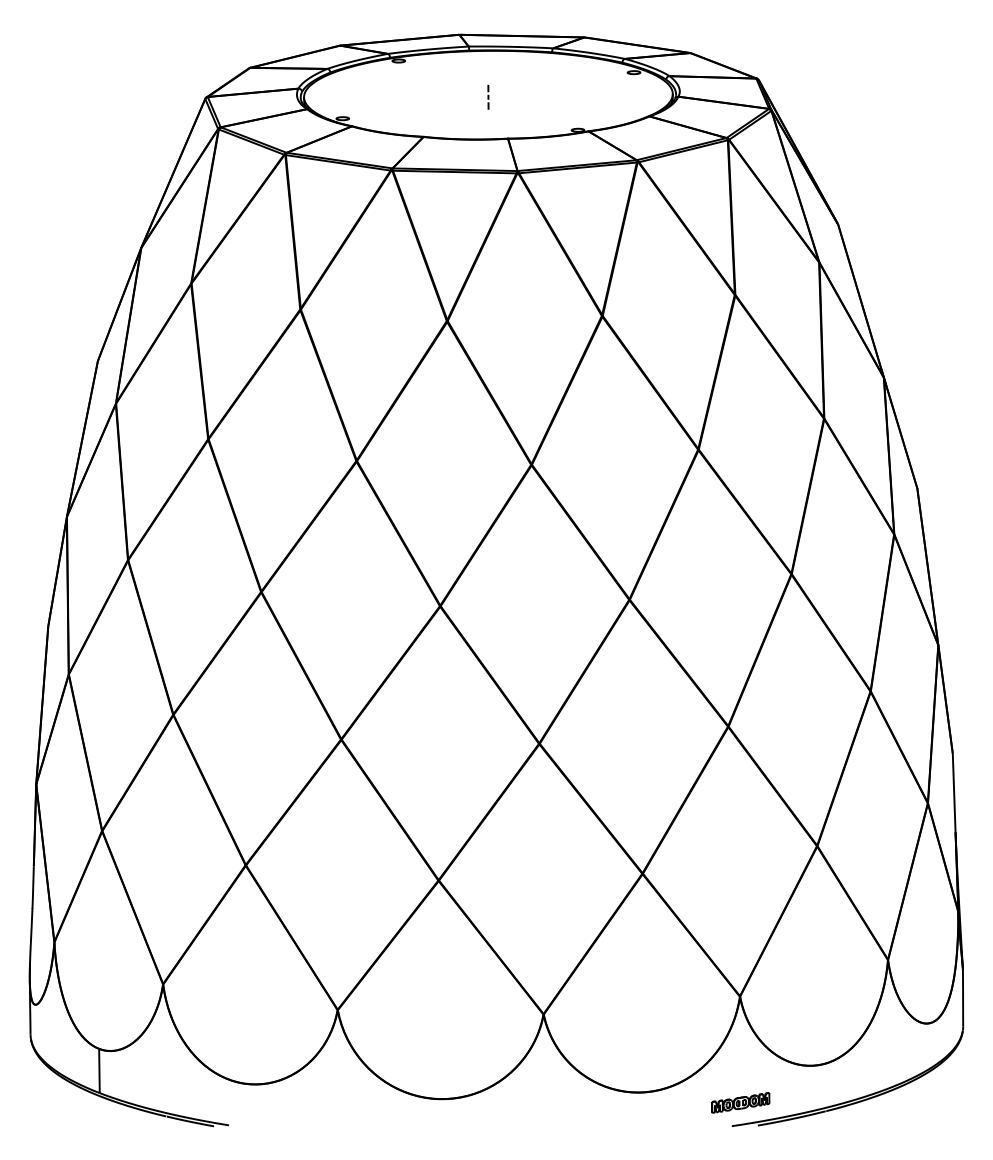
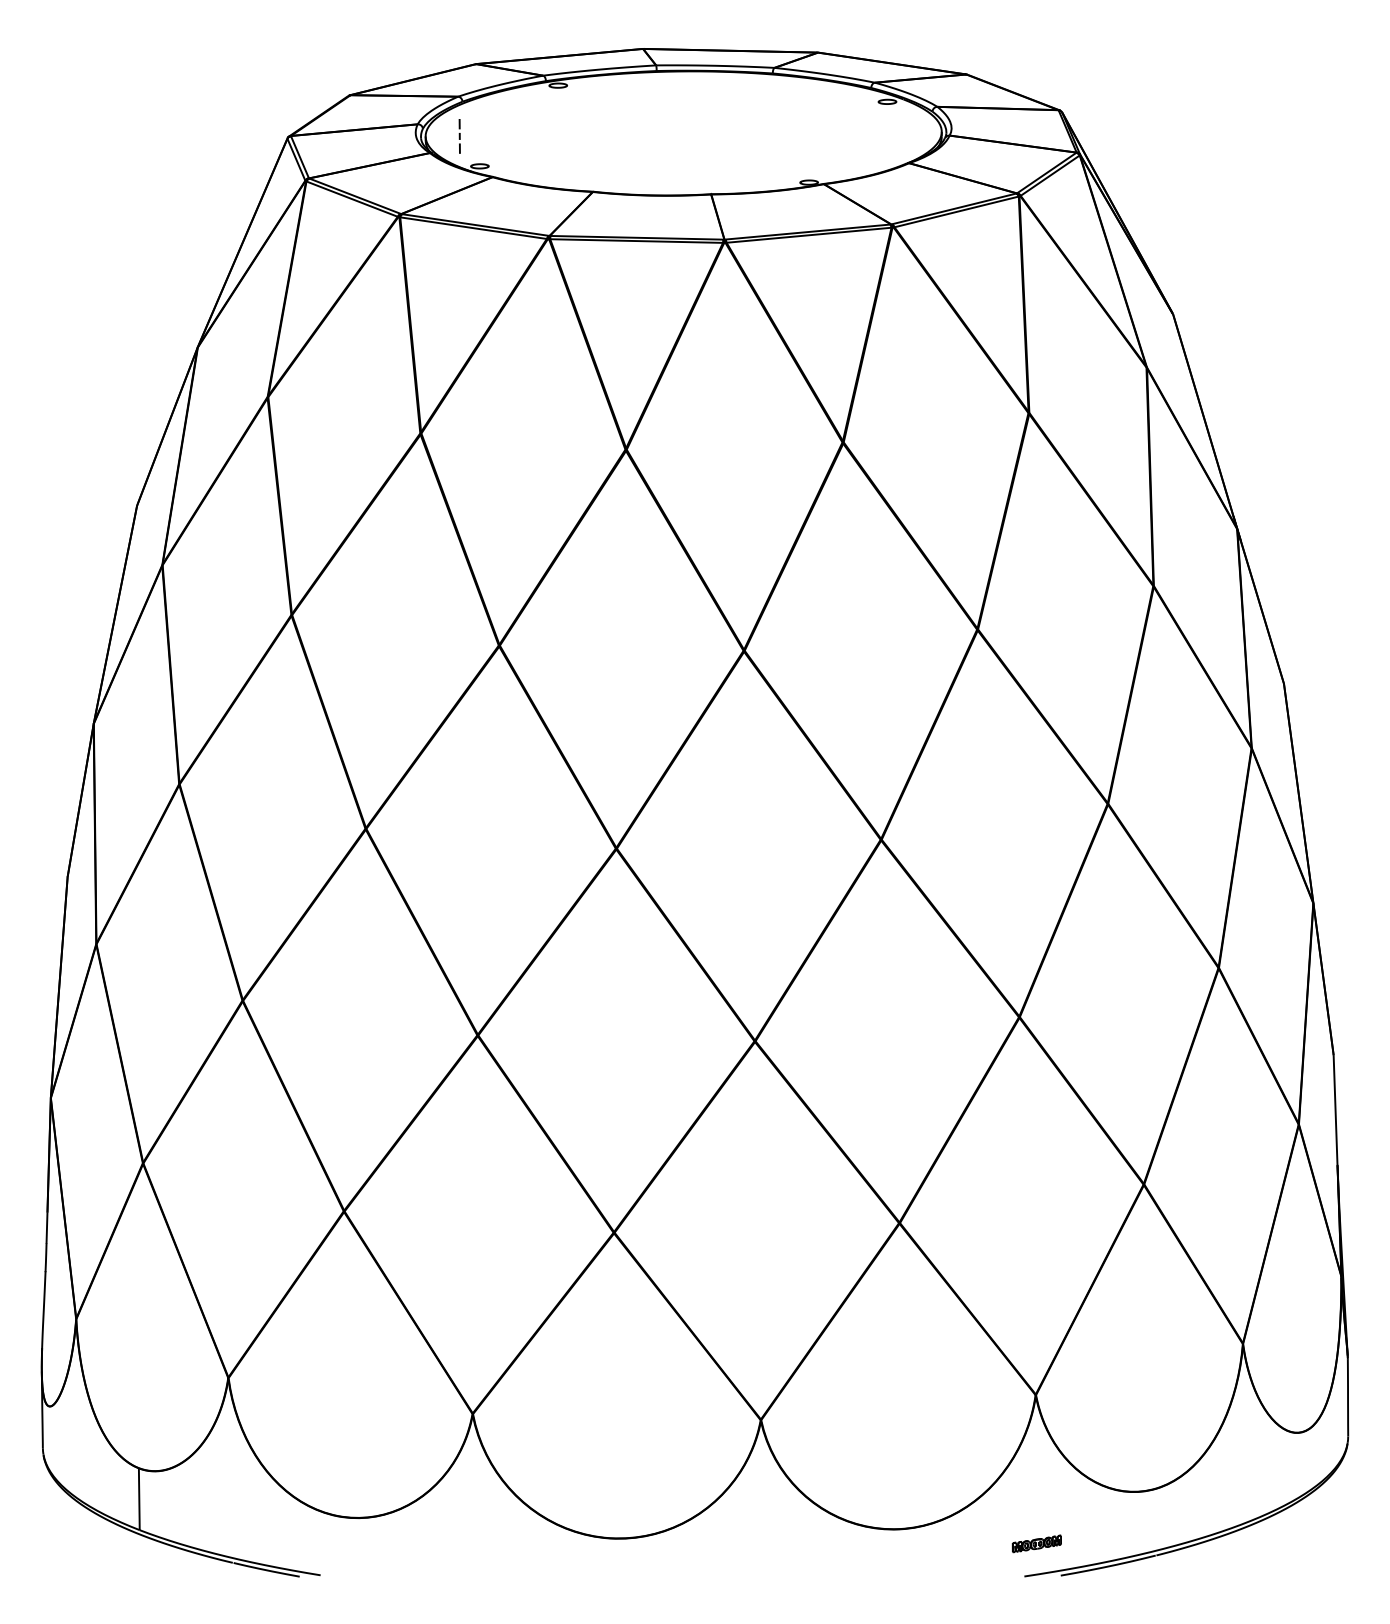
line: (488, 96) -> (459, 135), moved
part: (740, 1102) -> (1036, 1543), size x0.6

